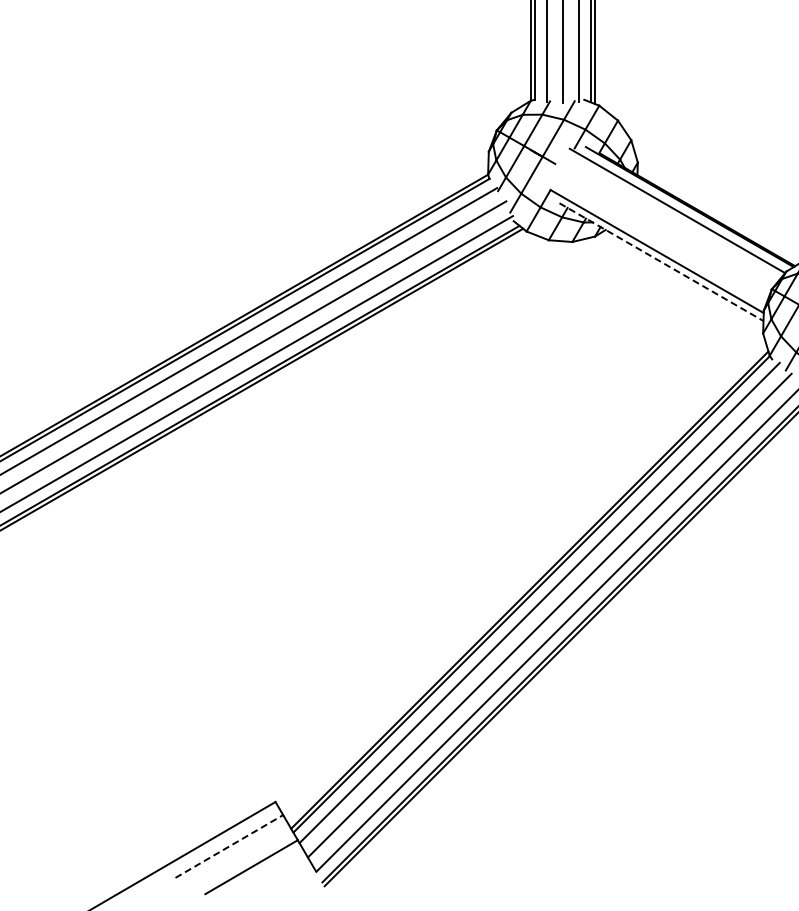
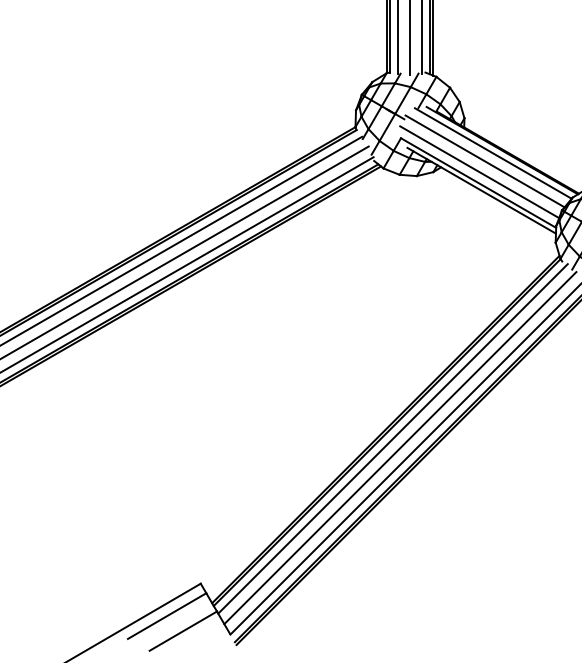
line: (665, 221) -> (484, 161), added
line: (658, 236) -> (479, 172), added
line: (661, 262) -> (481, 191), dashed -> solid
line: (229, 846) -> (167, 616), dashed -> solid

